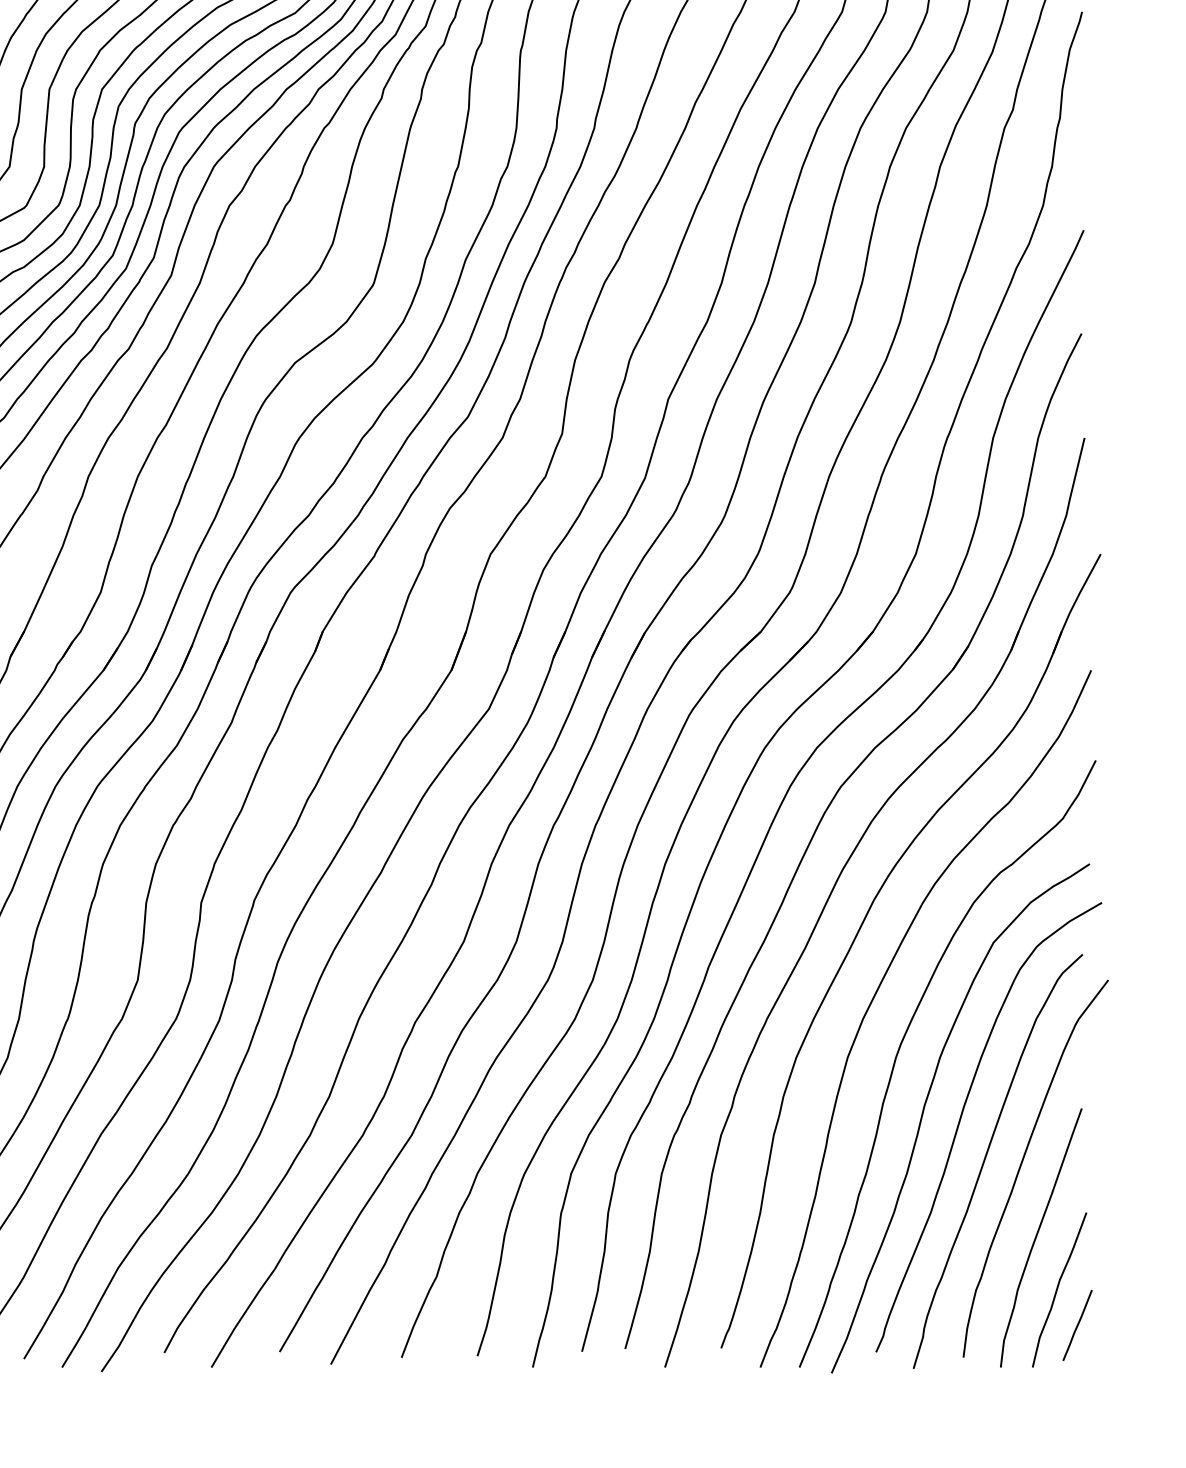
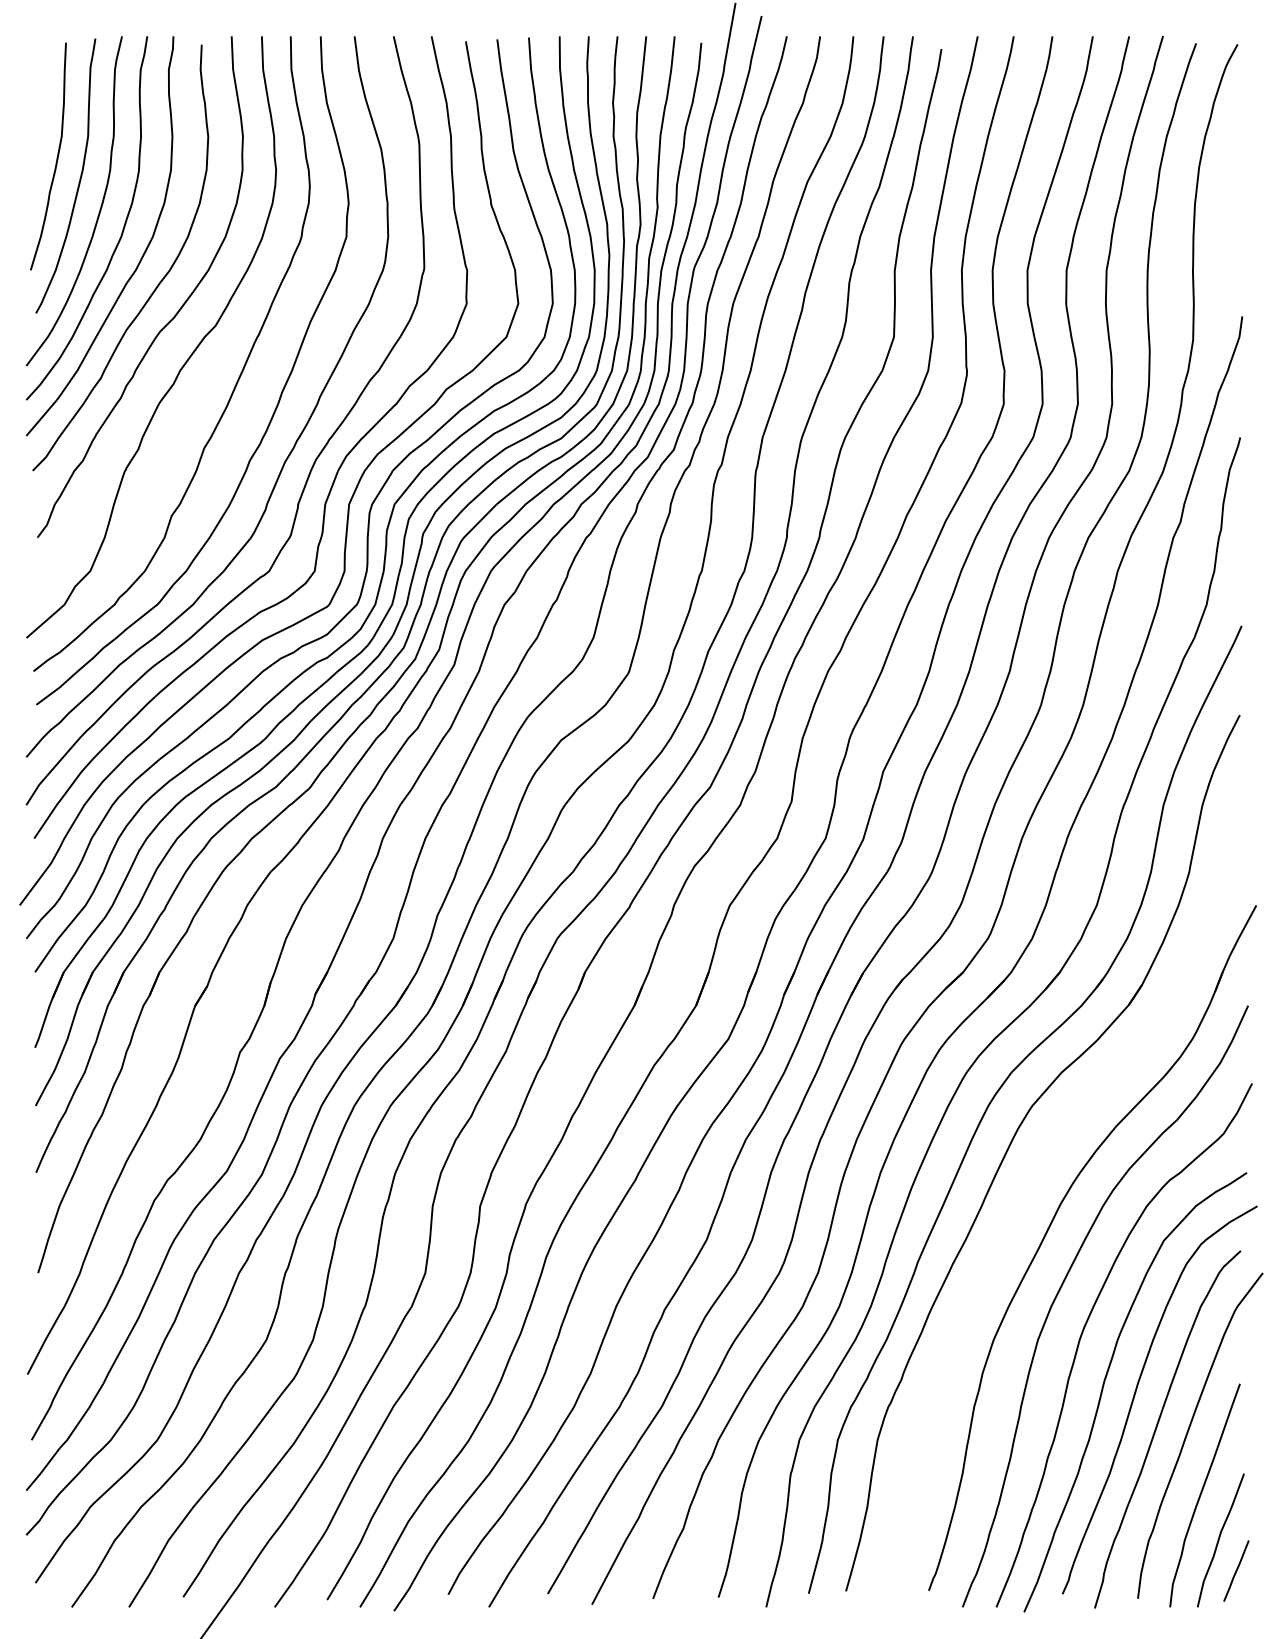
part: (836, 884) -> (1028, 1190), removed

